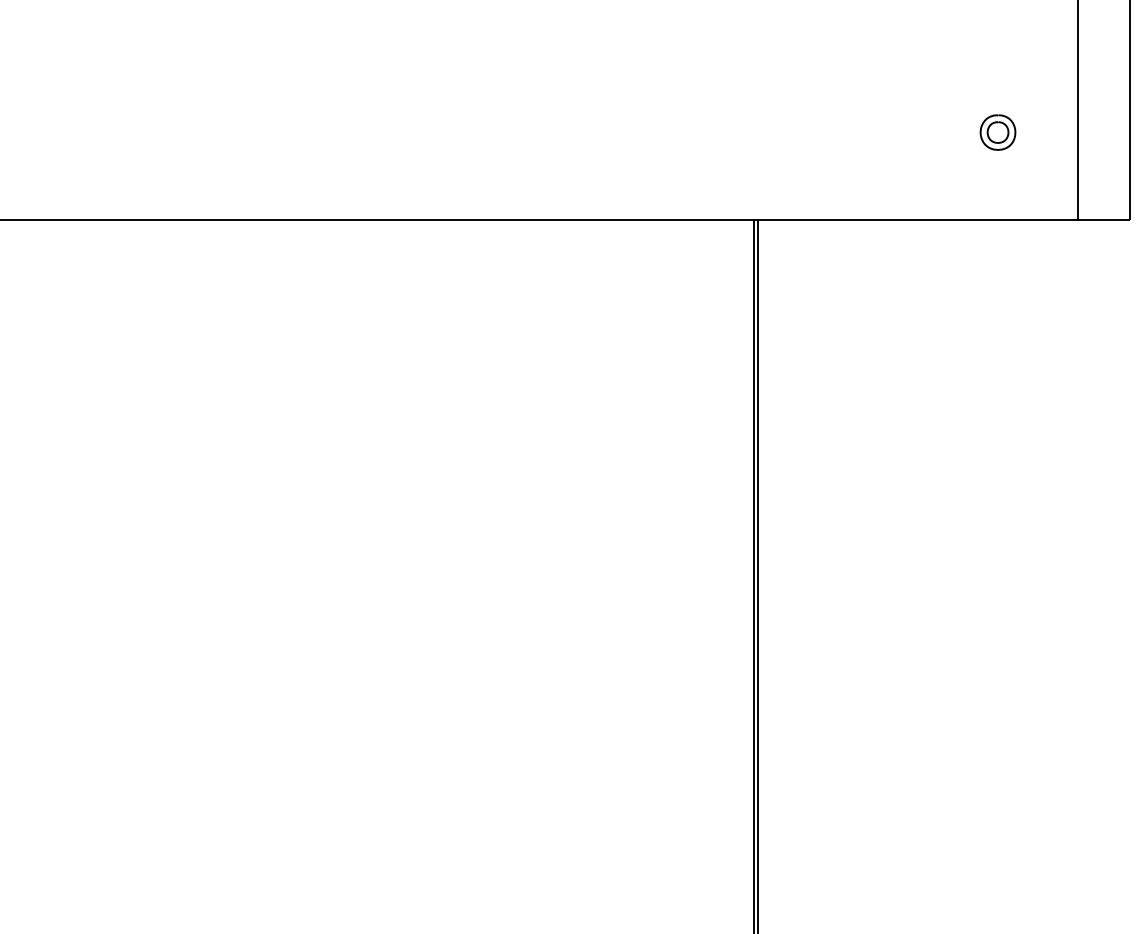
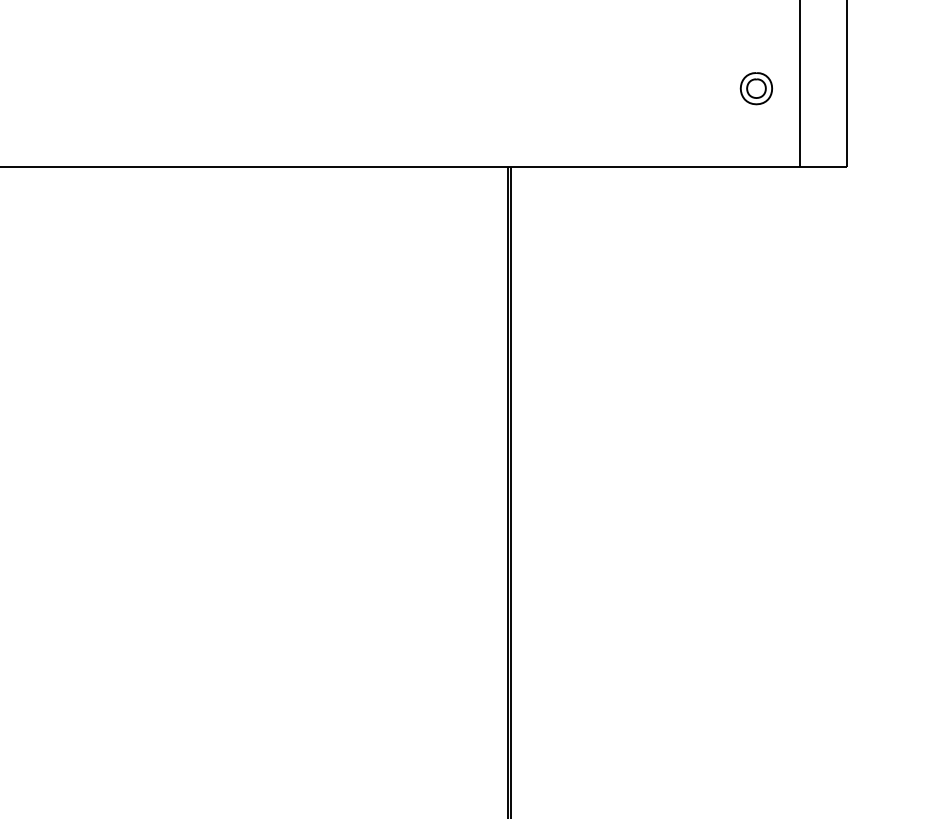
part: (997, 132) -> (756, 88), moved

